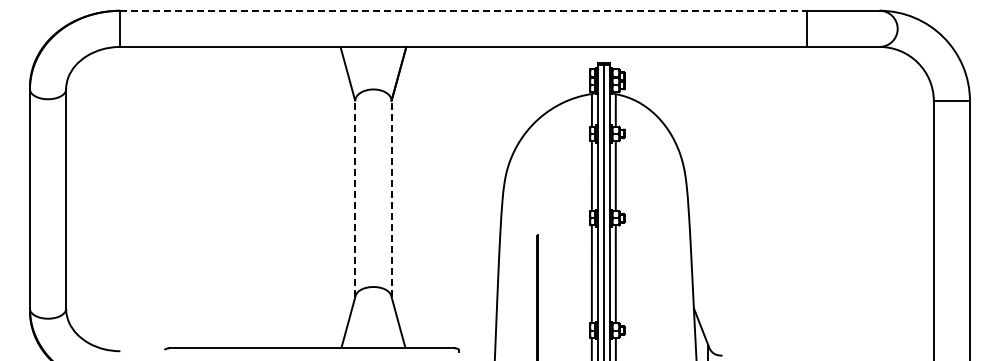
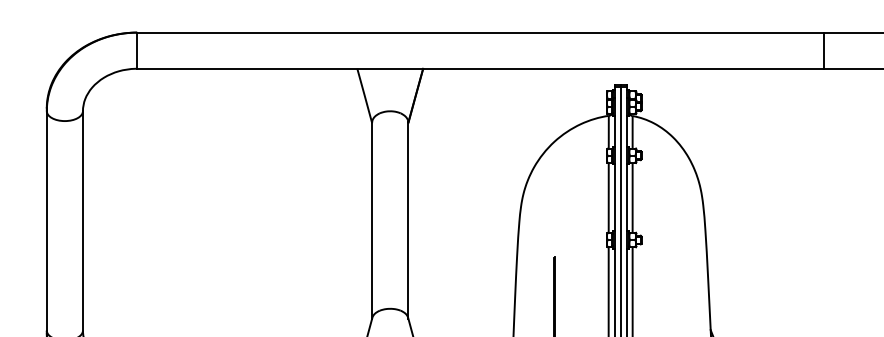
line: (464, 10) -> (481, 32), dashed -> solid
line: (355, 198) -> (372, 220), dashed -> solid
line: (391, 198) -> (408, 220), dashed -> solid

